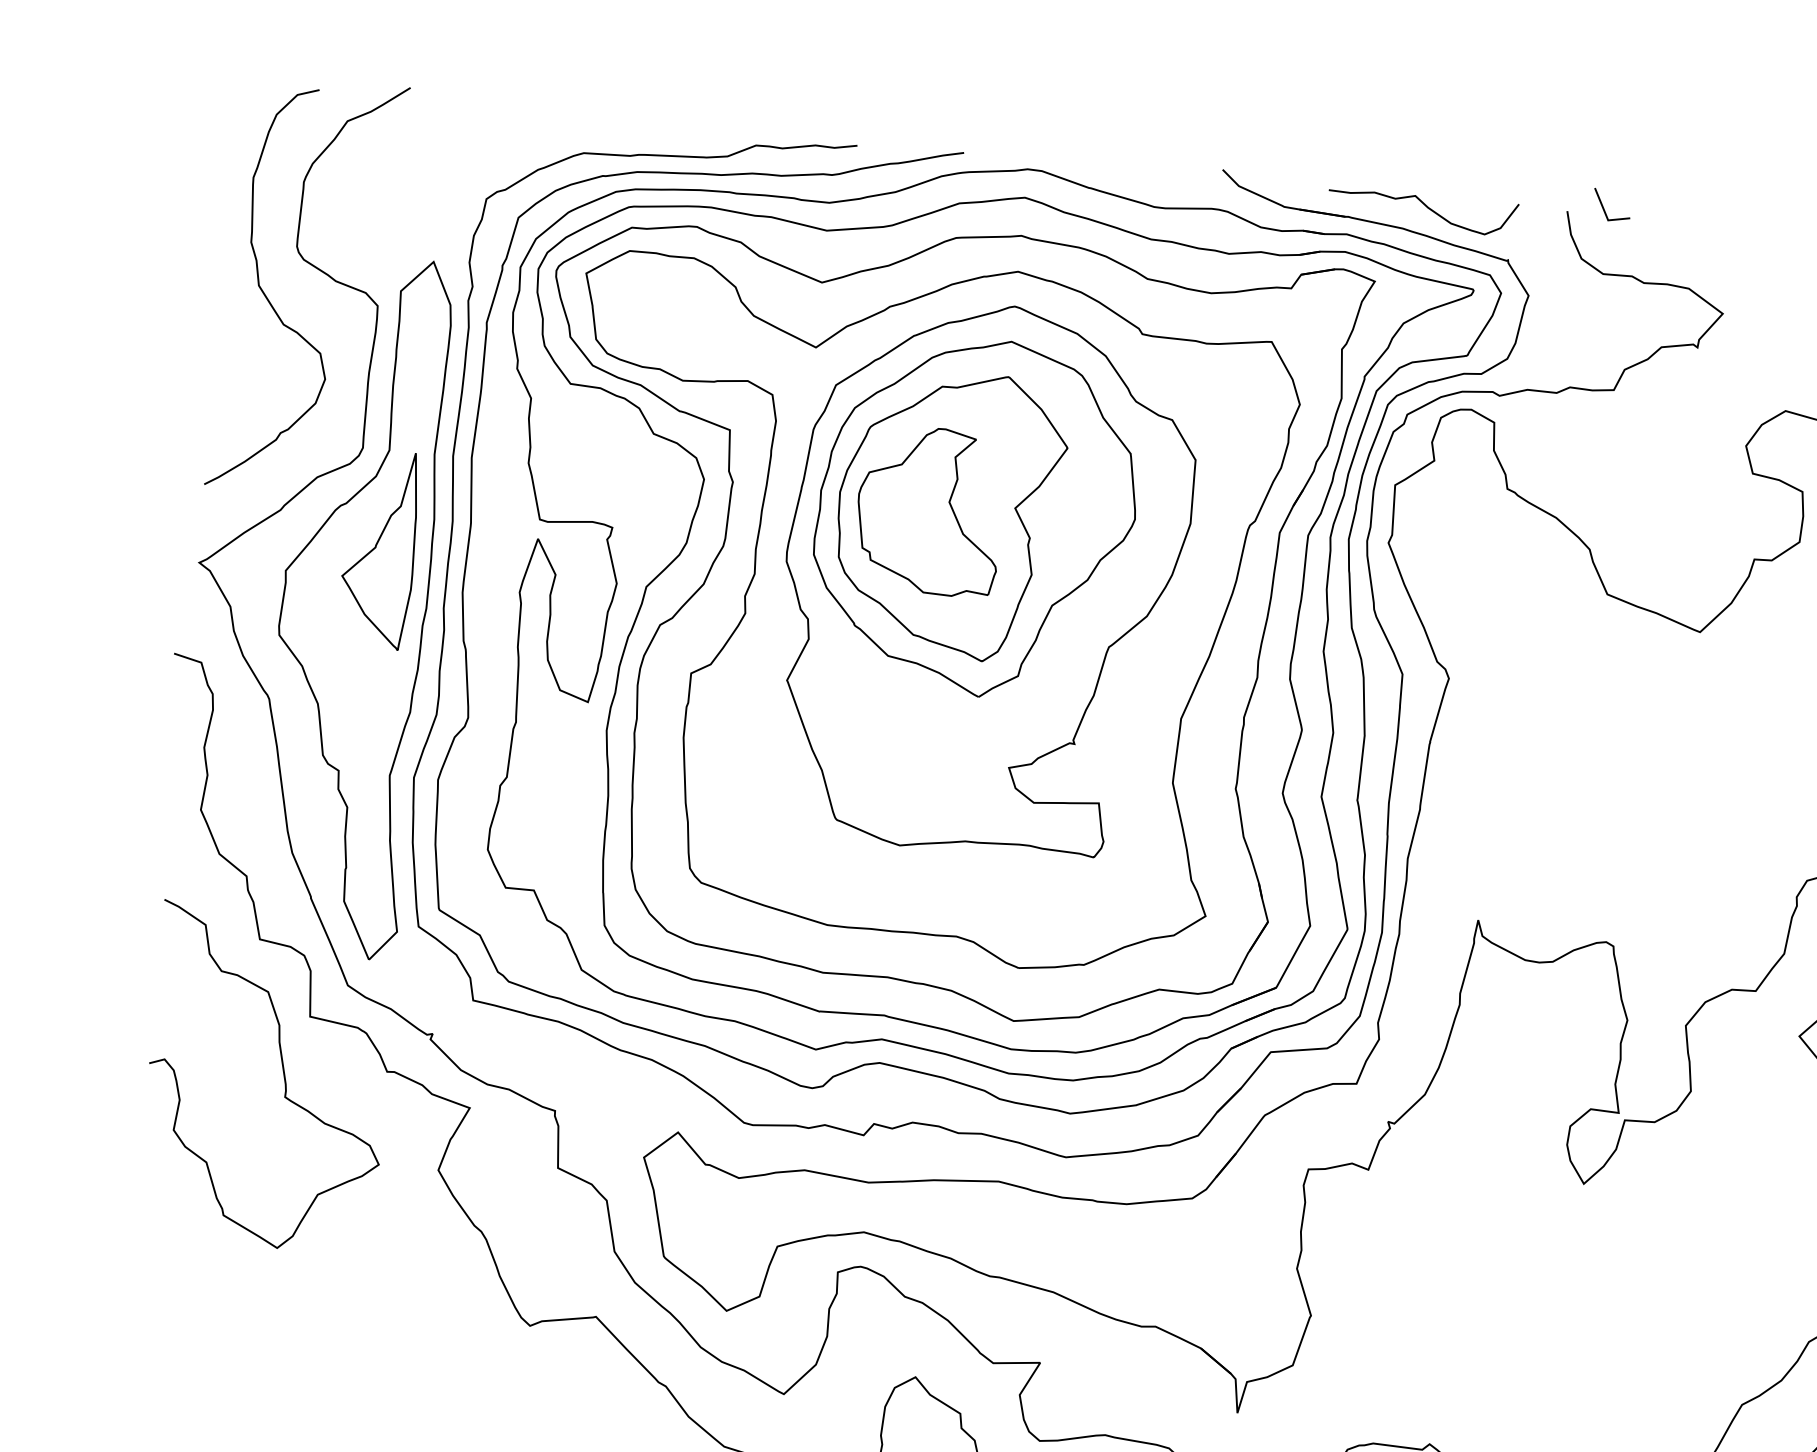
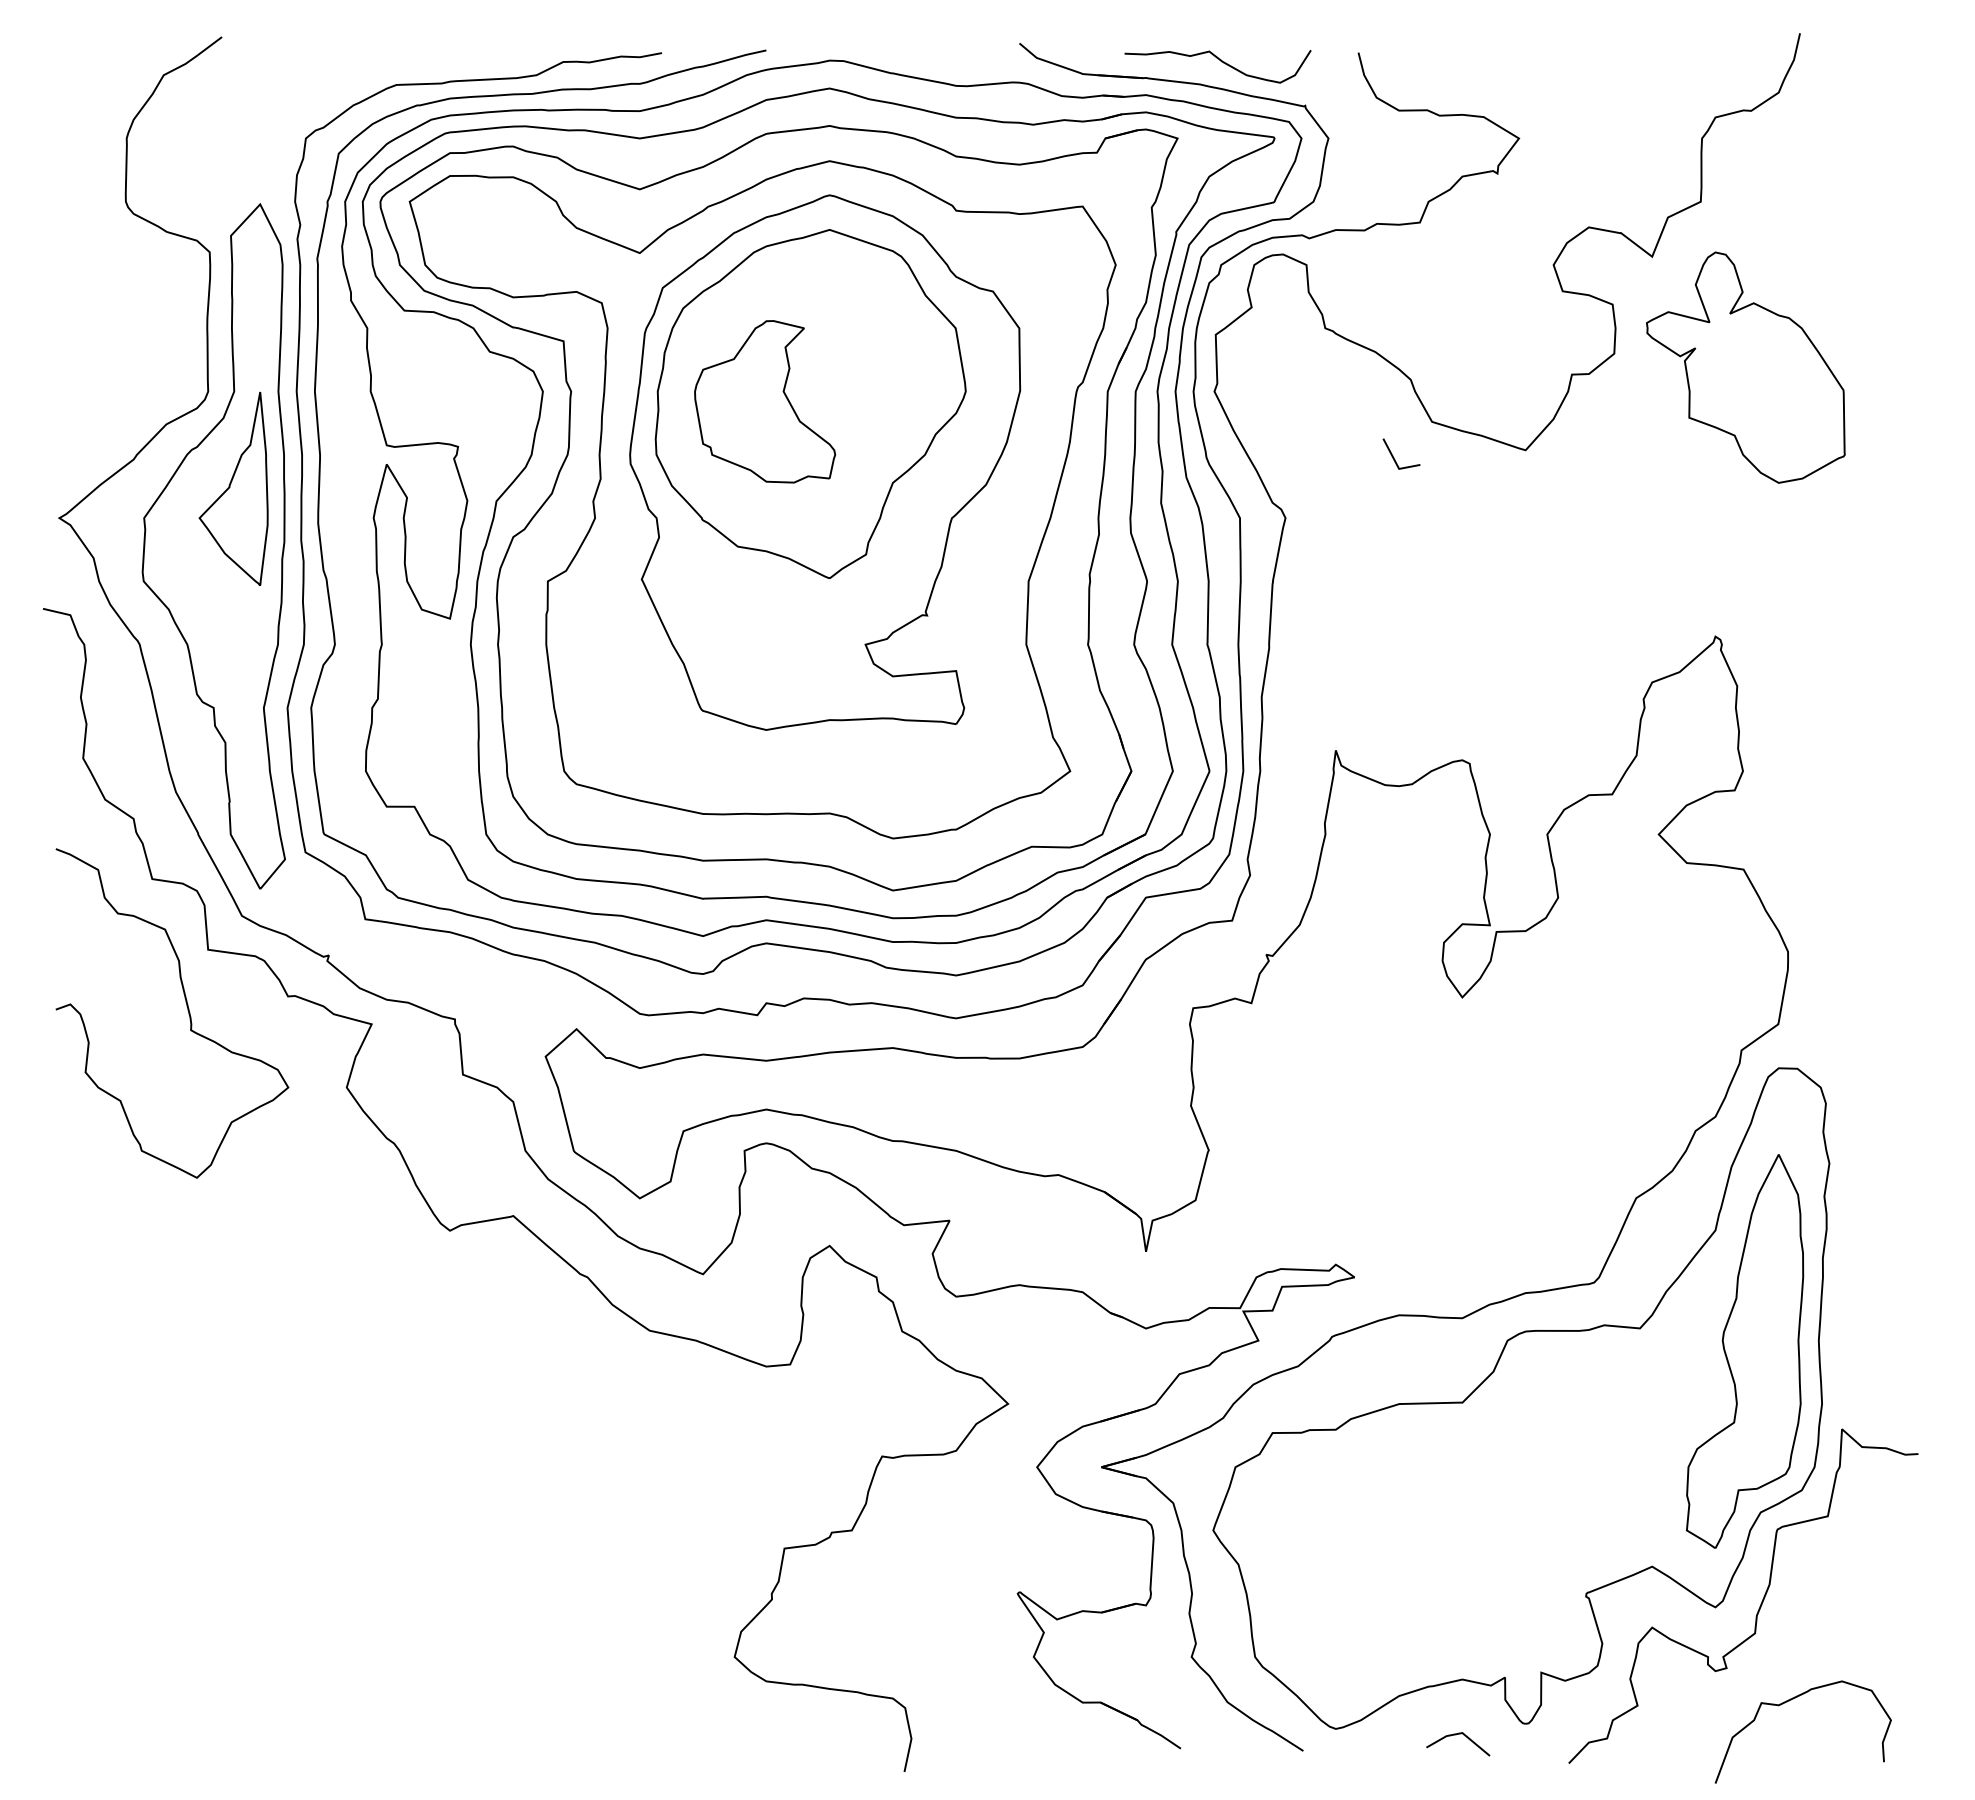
line: (1604, 208) -> (1394, 457), moved
curve: (265, 293) -> (99, 250), removed
part: (949, 514) -> (784, 403), removed

